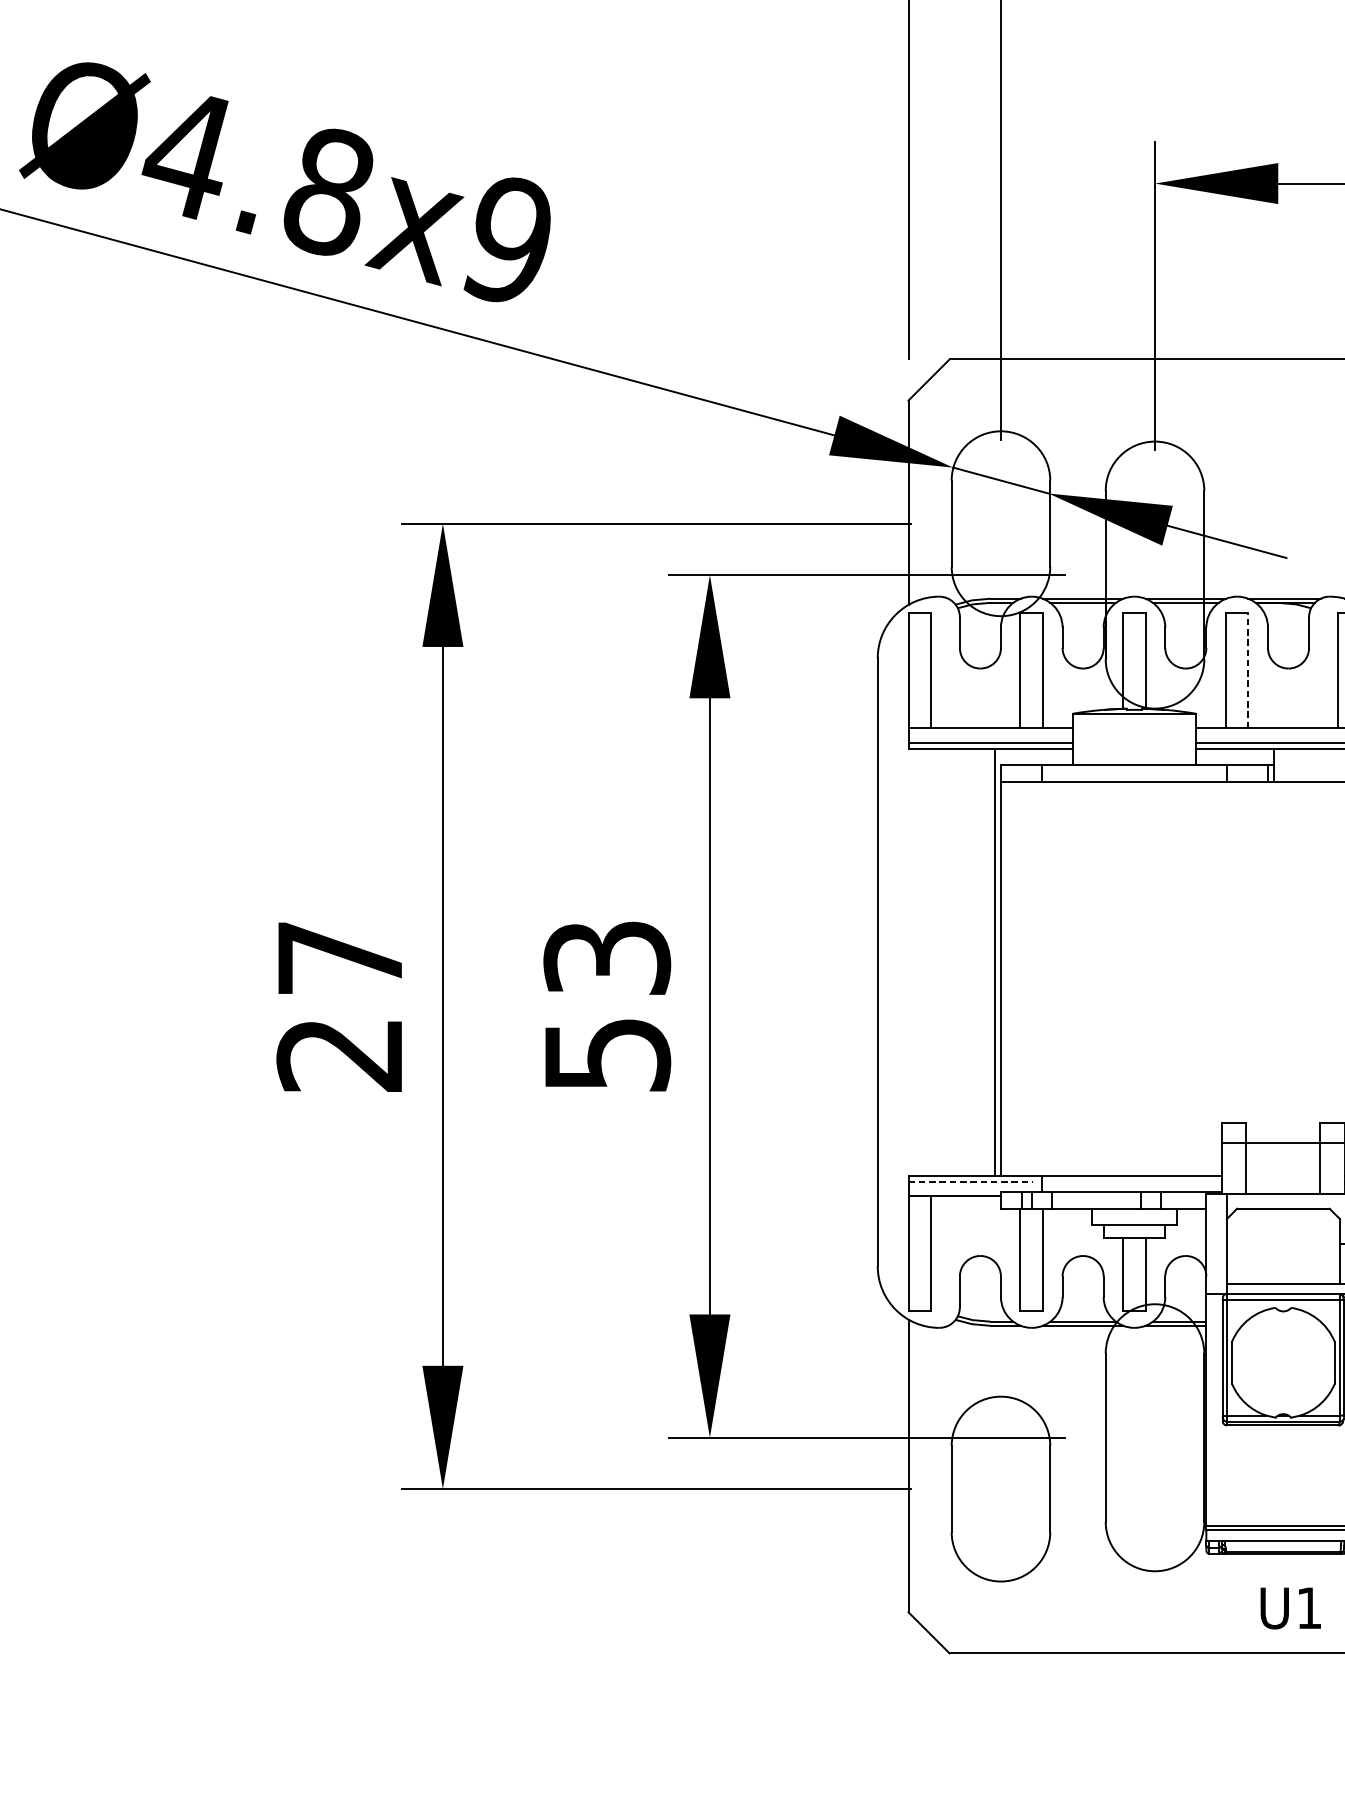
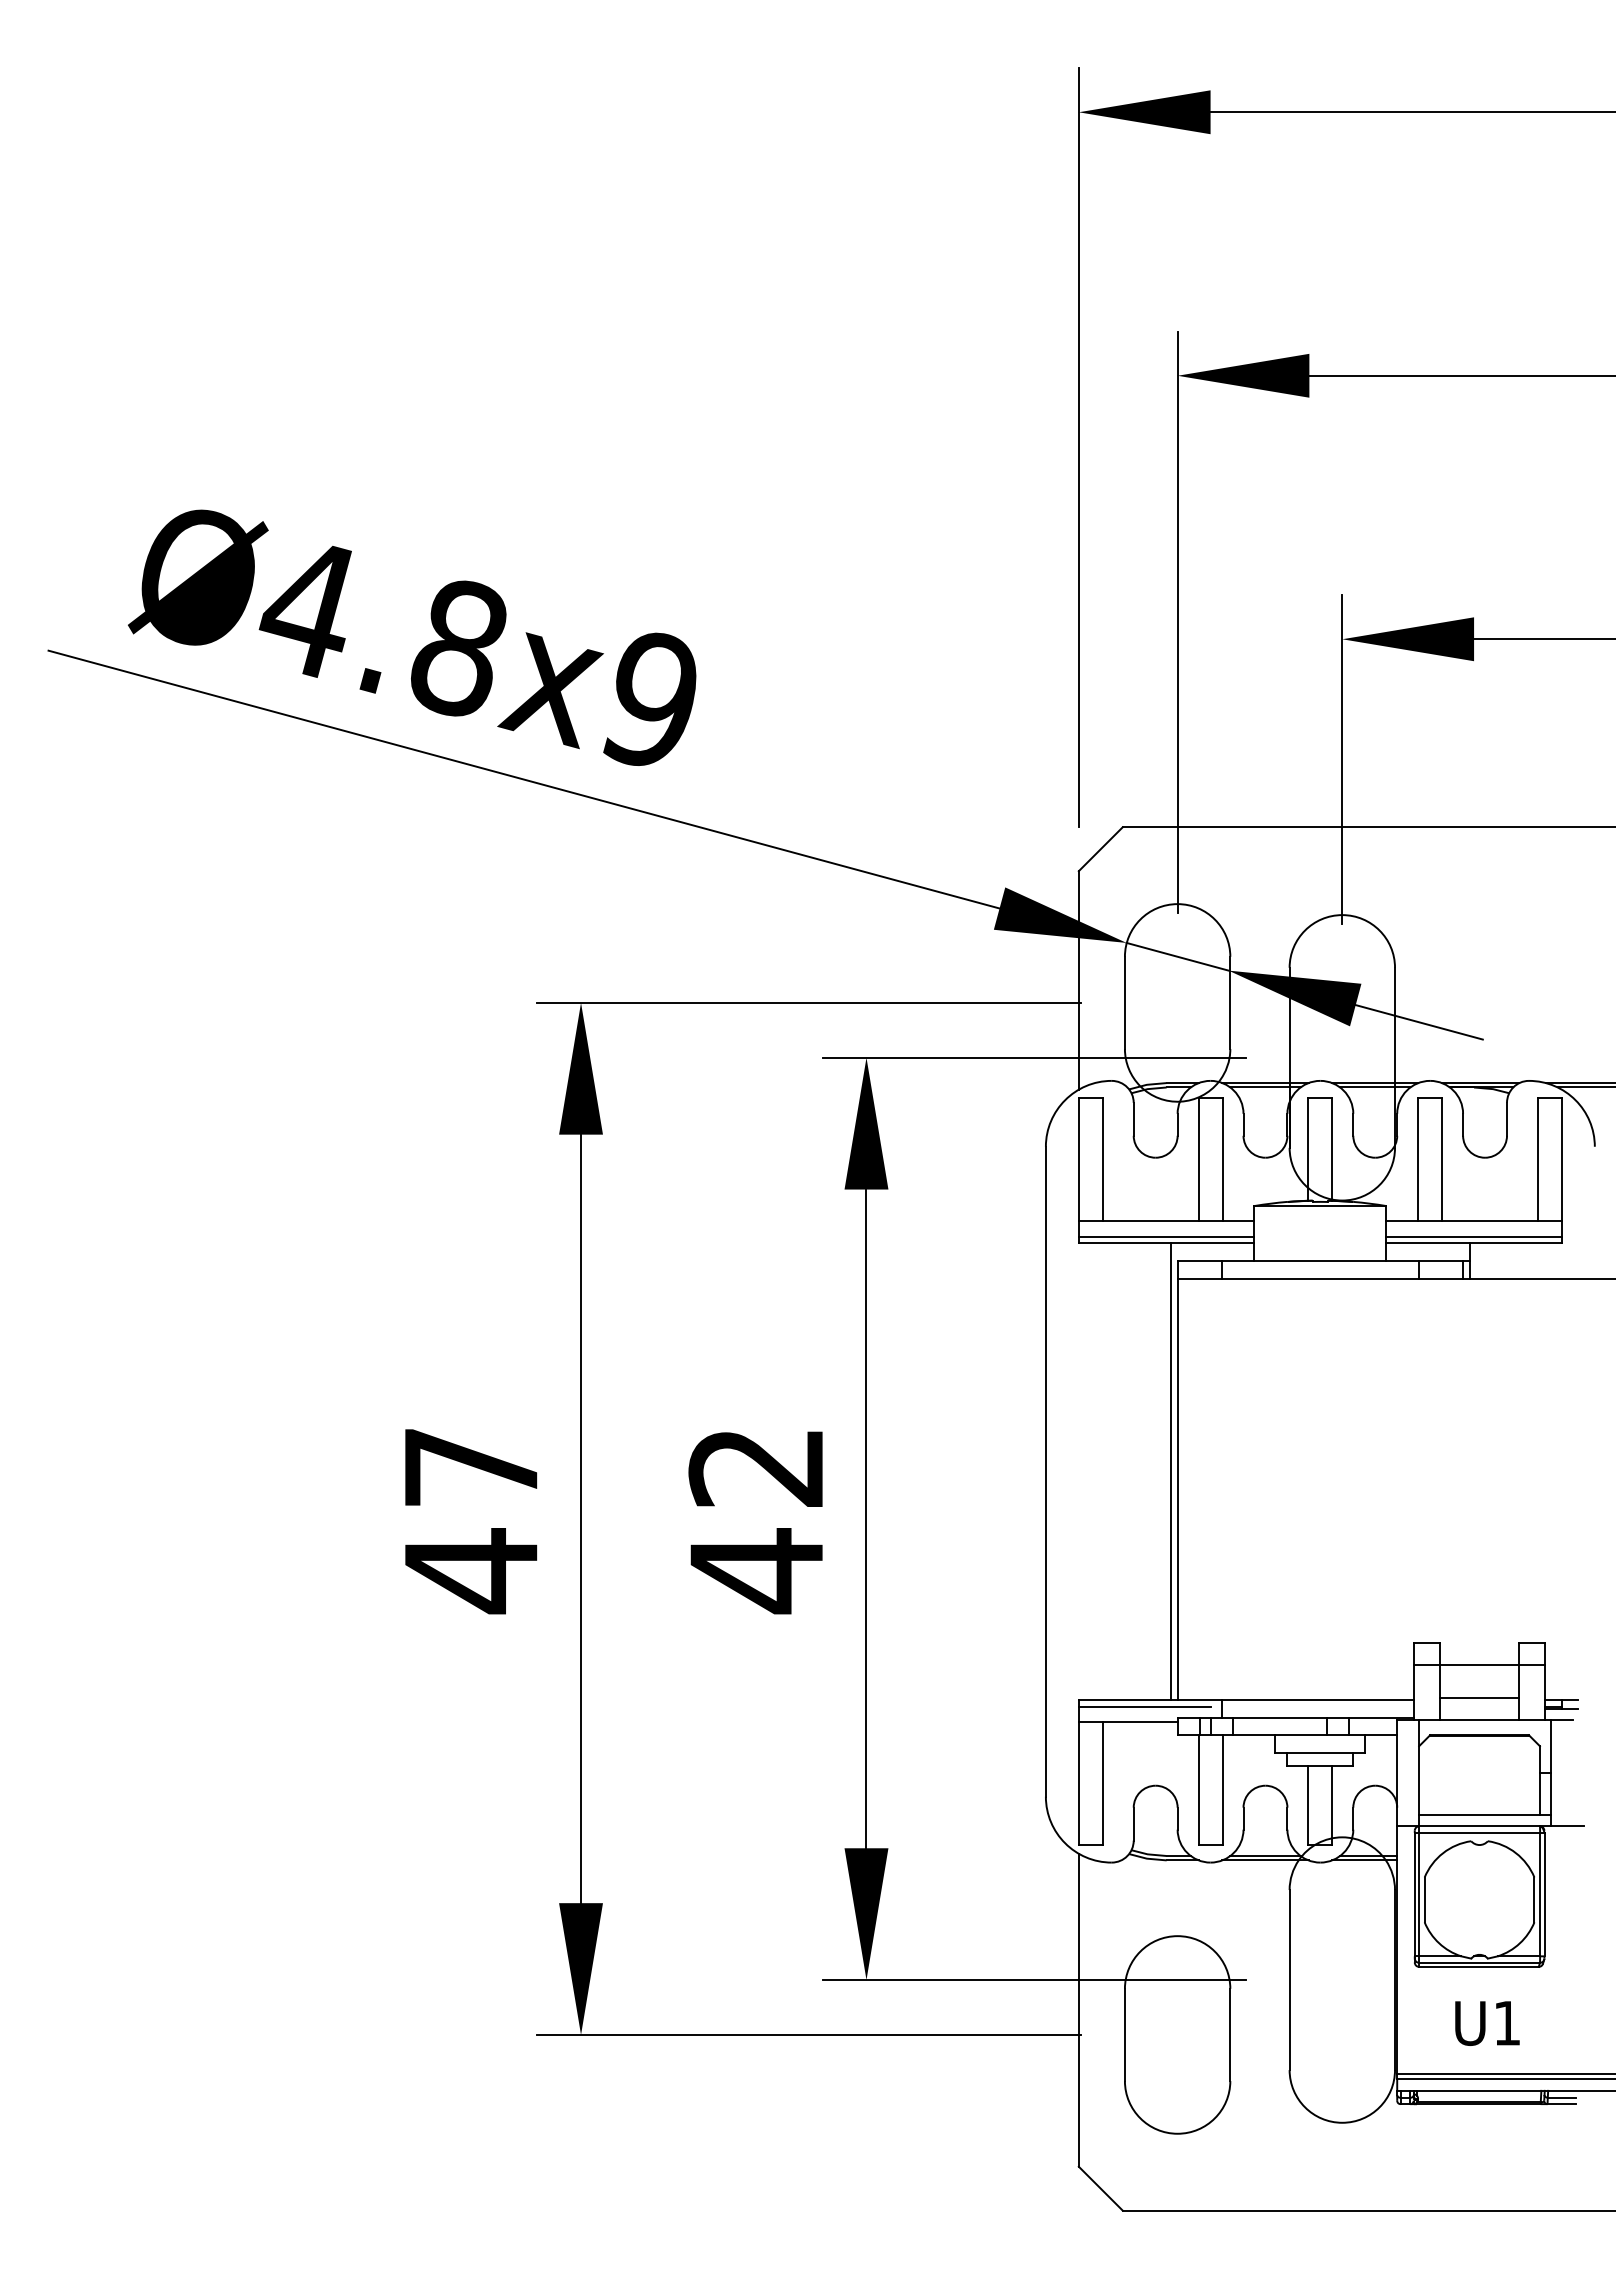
line: (1248, 670) -> (1442, 1159), dashed -> solid
text: (607, 1008) -> (756, 1521), 53 -> 42
text: (339, 1055) -> (470, 1571), 27 -> 47
line: (1283, 1173) -> (1479, 1697), added
line: (970, 1181) -> (1145, 1706), dashed -> solid
text: (1290, 1608) -> (1487, 2023), moved

